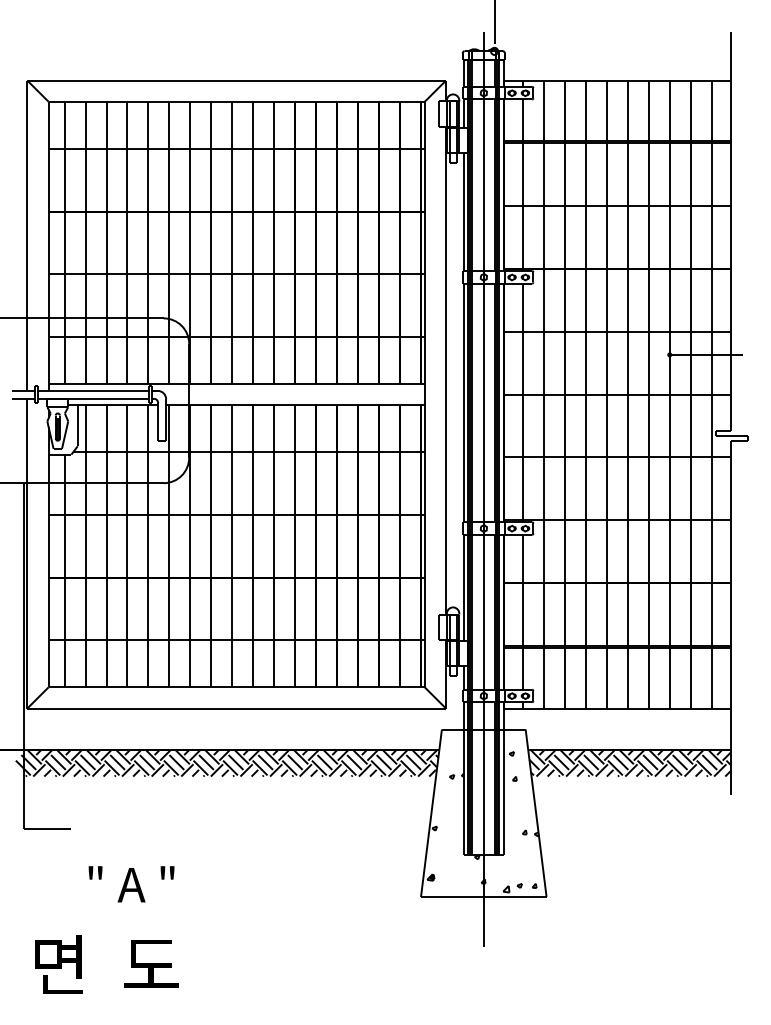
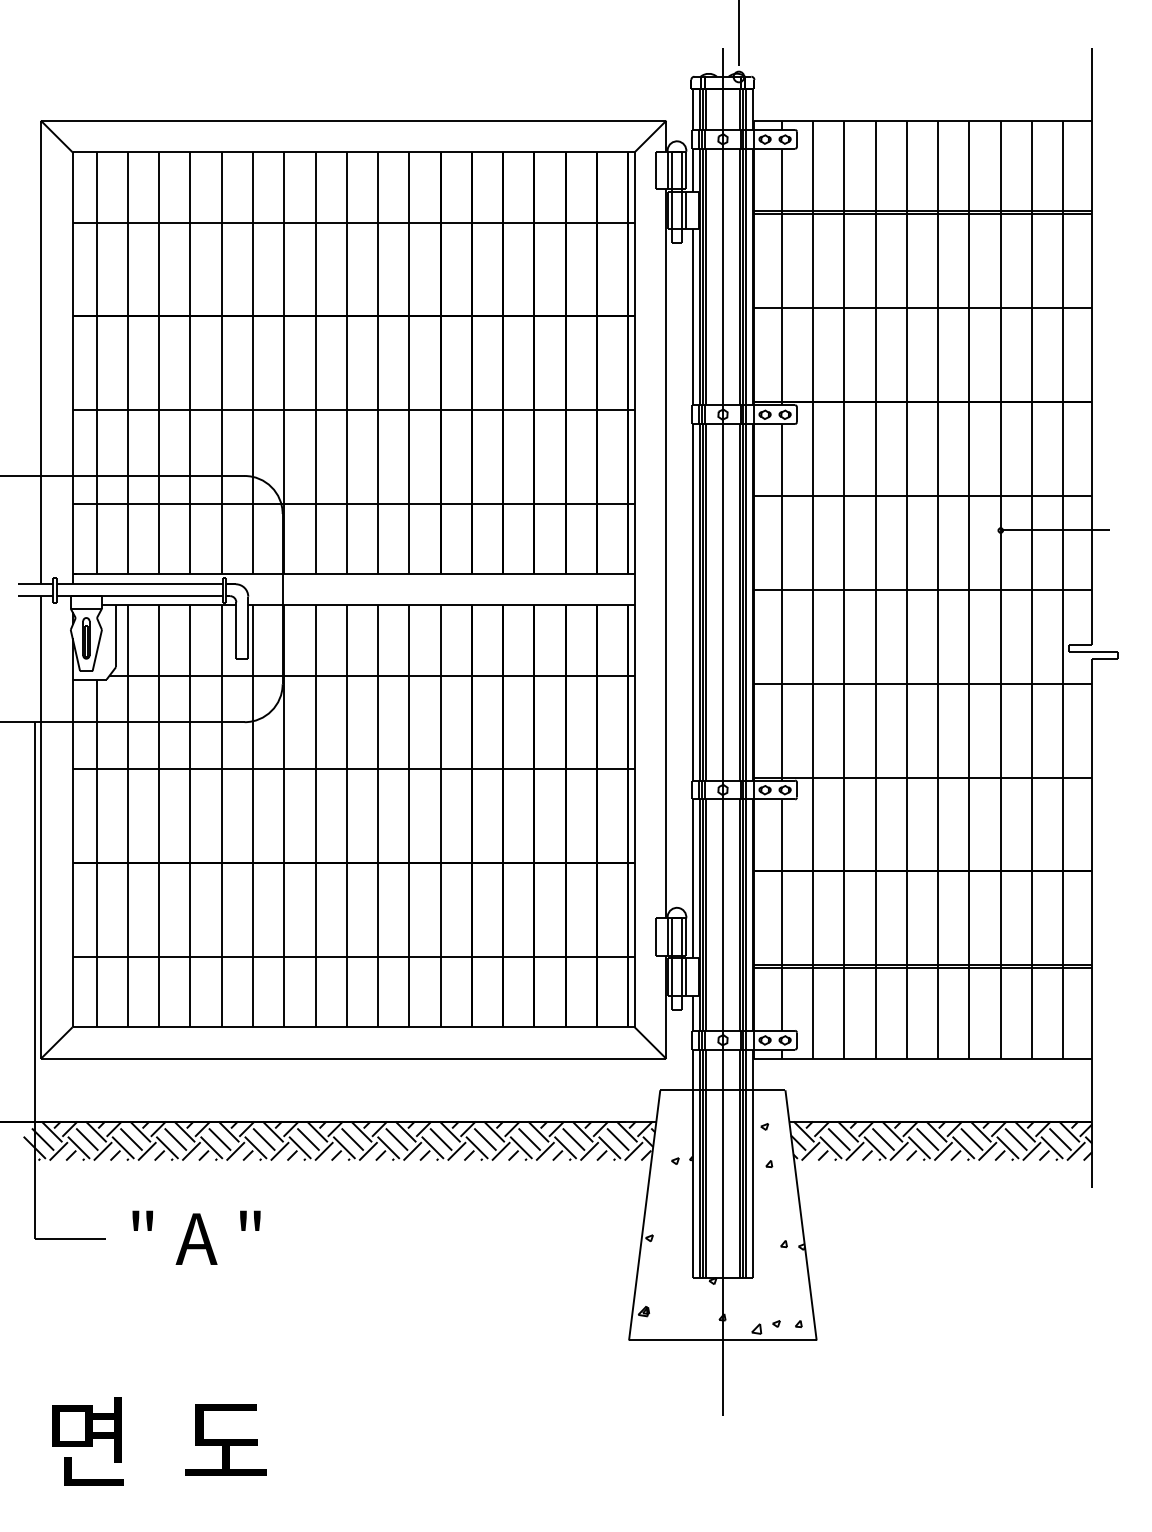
text: (131, 884) -> (196, 1238), moved

